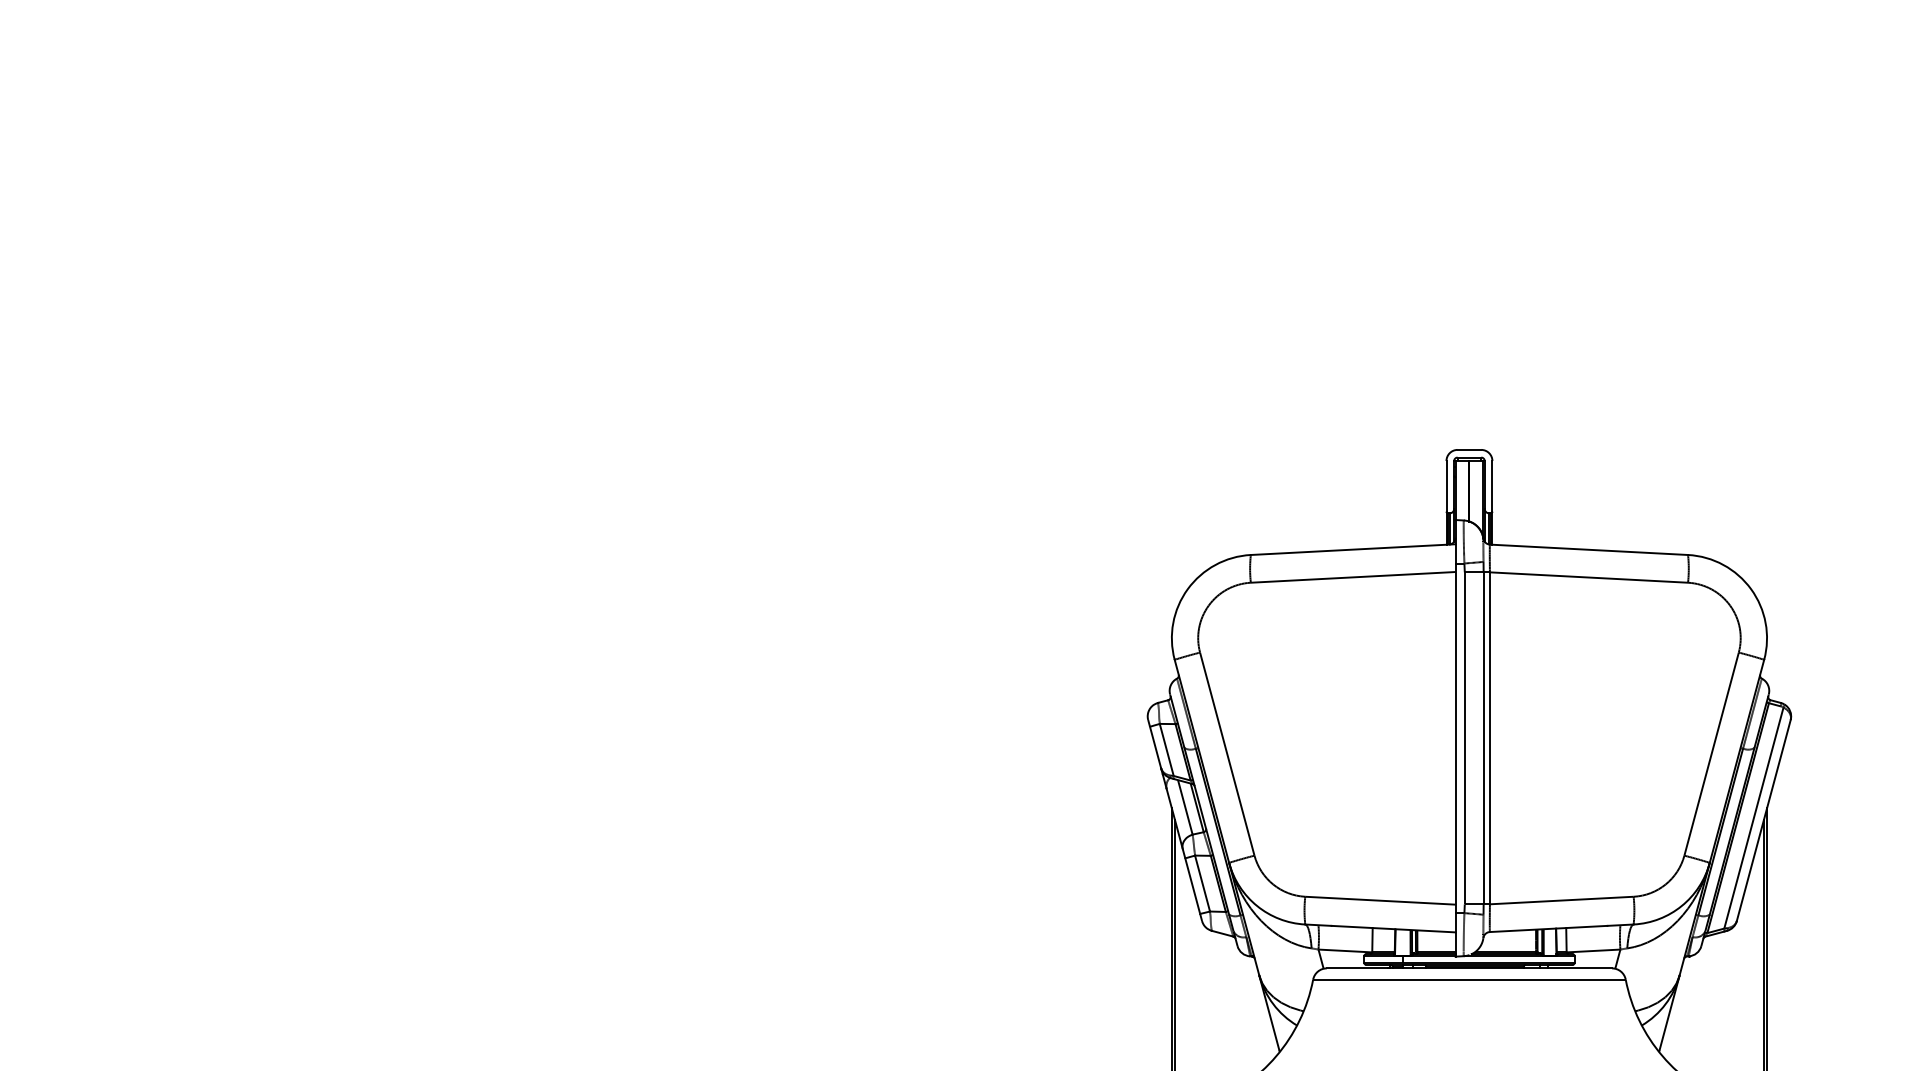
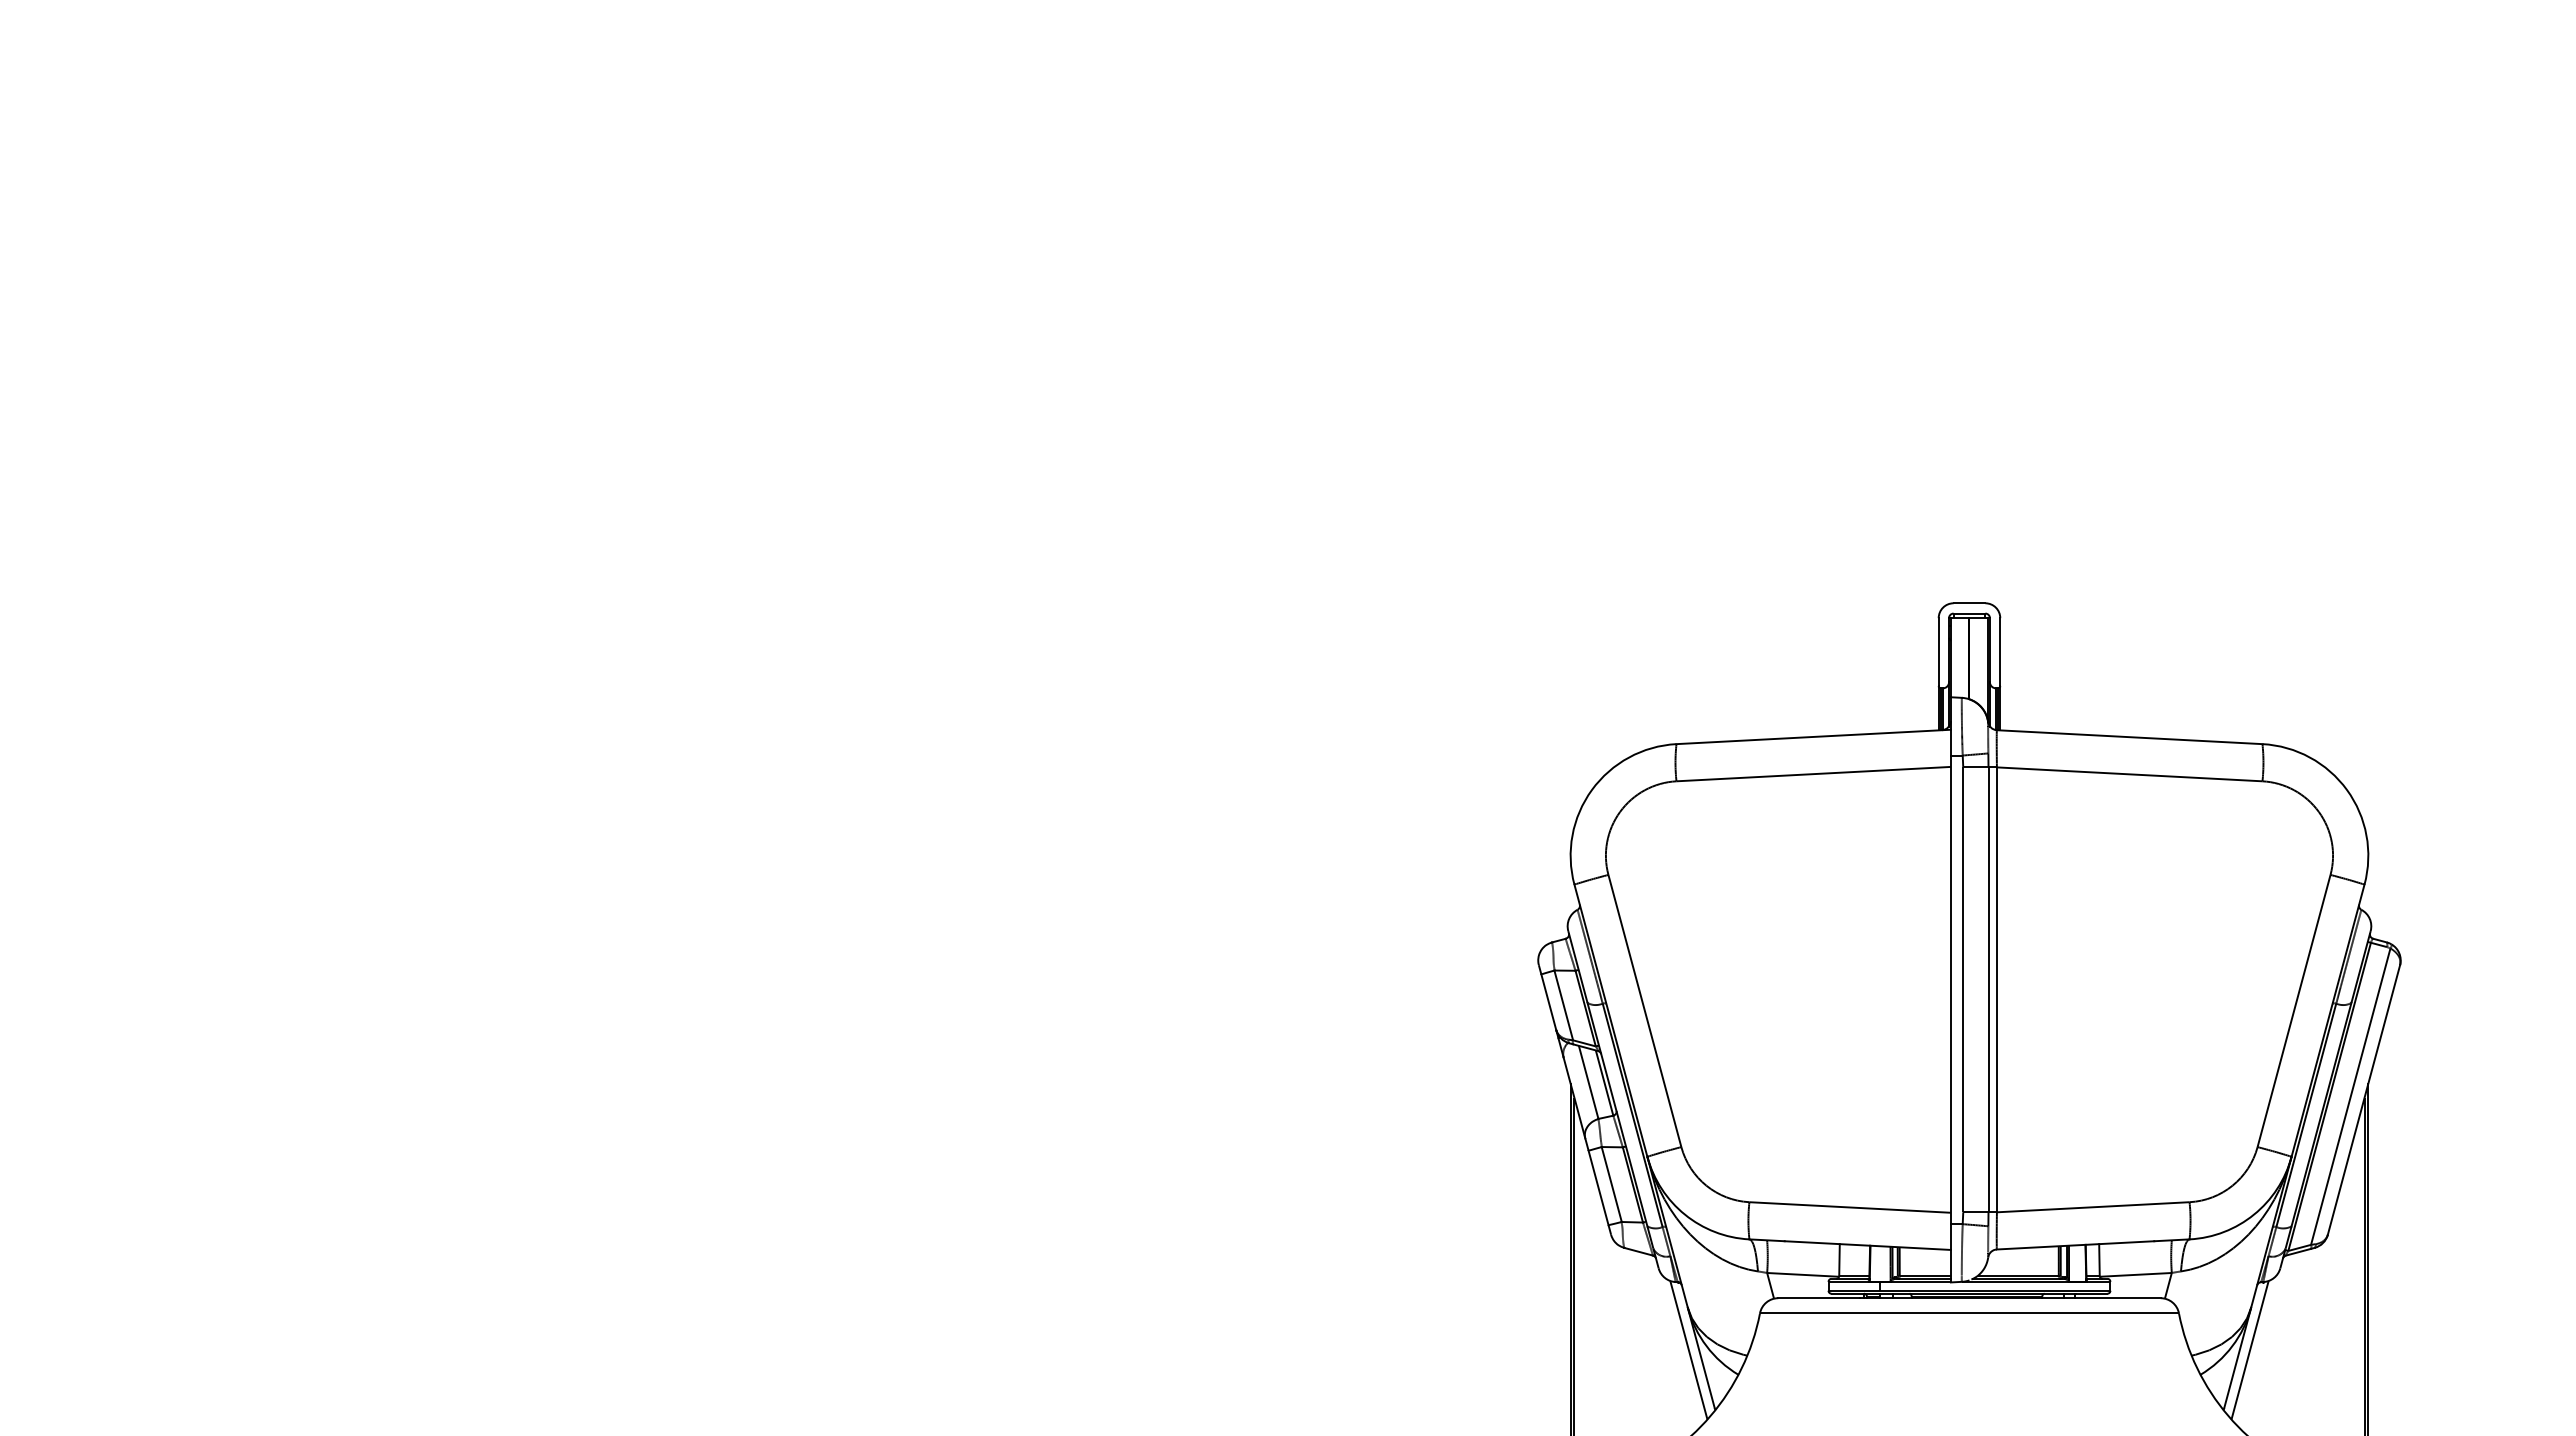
line: (1259, 1006) -> (1688, 1349), added
line: (1678, 1006) -> (2249, 1349), added

